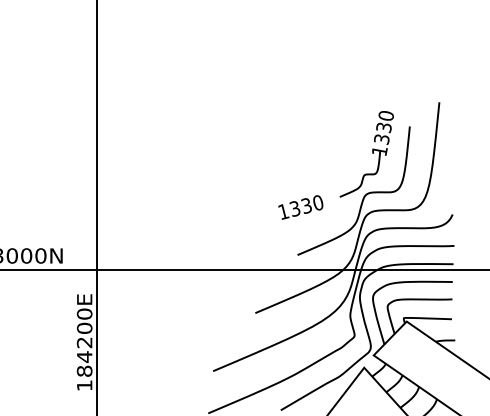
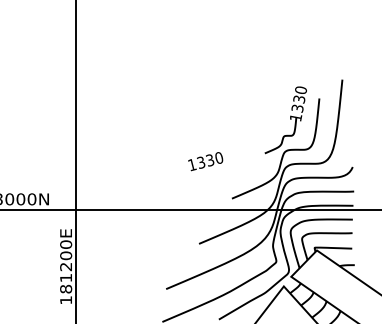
text: (300, 207) -> (205, 161), moved
text: (84, 356) -> (65, 277), 184200E -> 181200E

